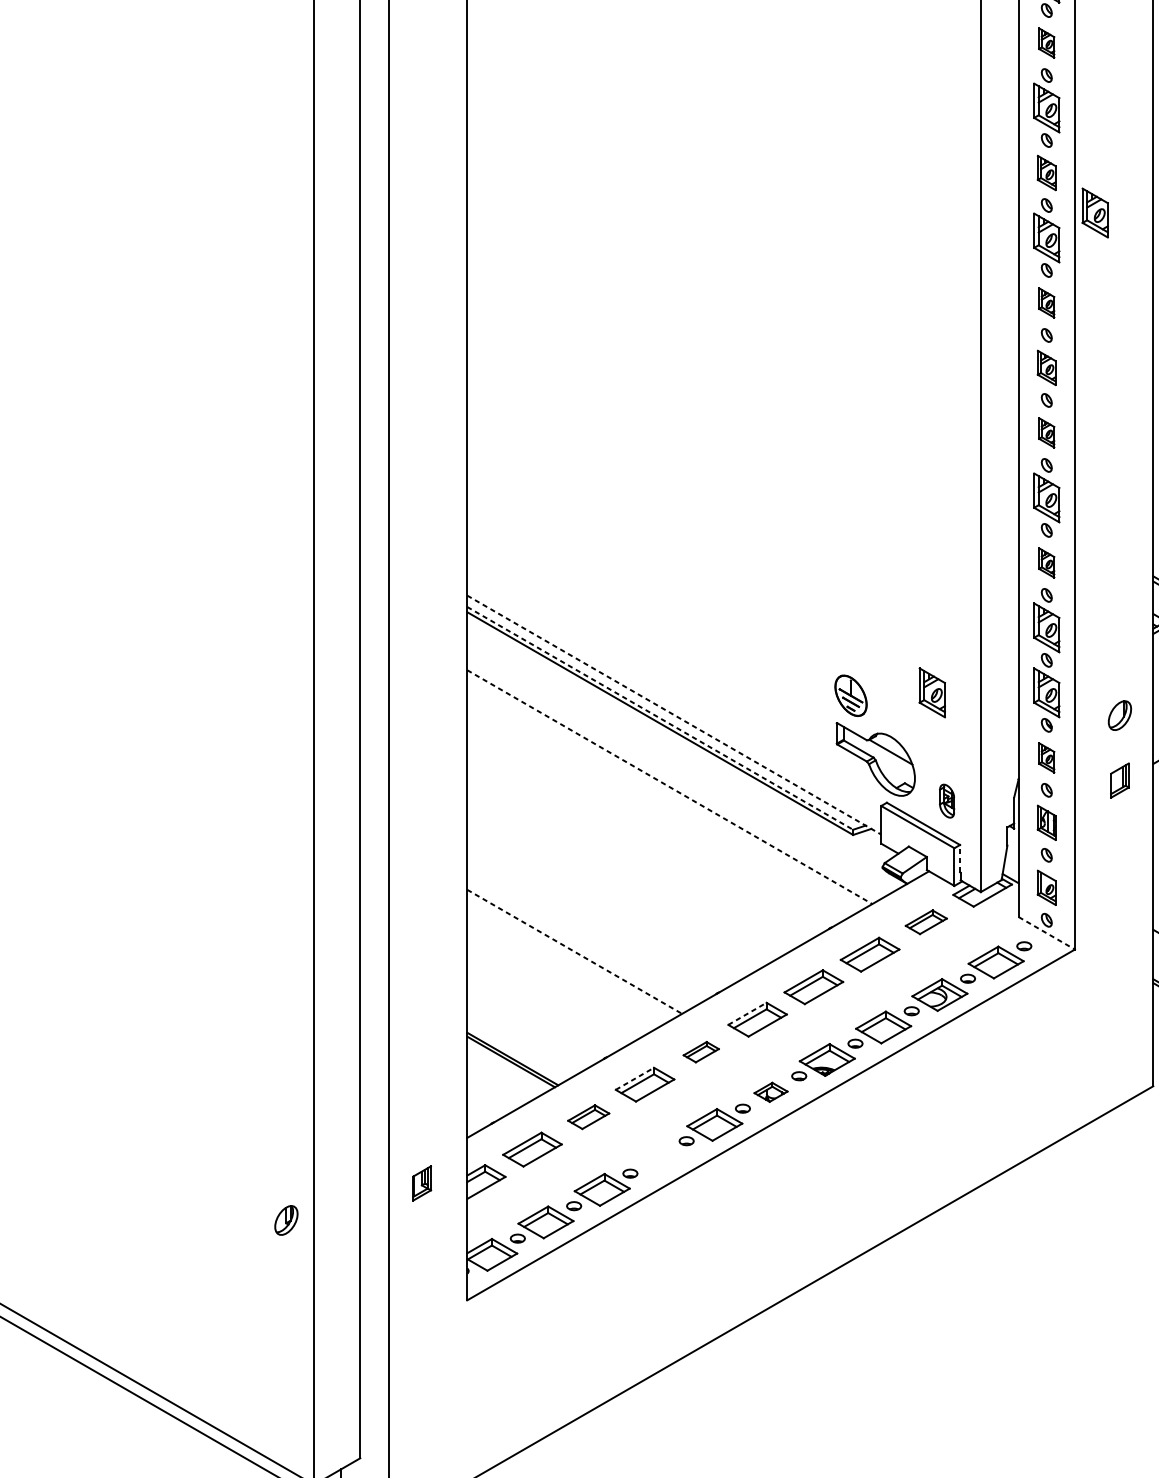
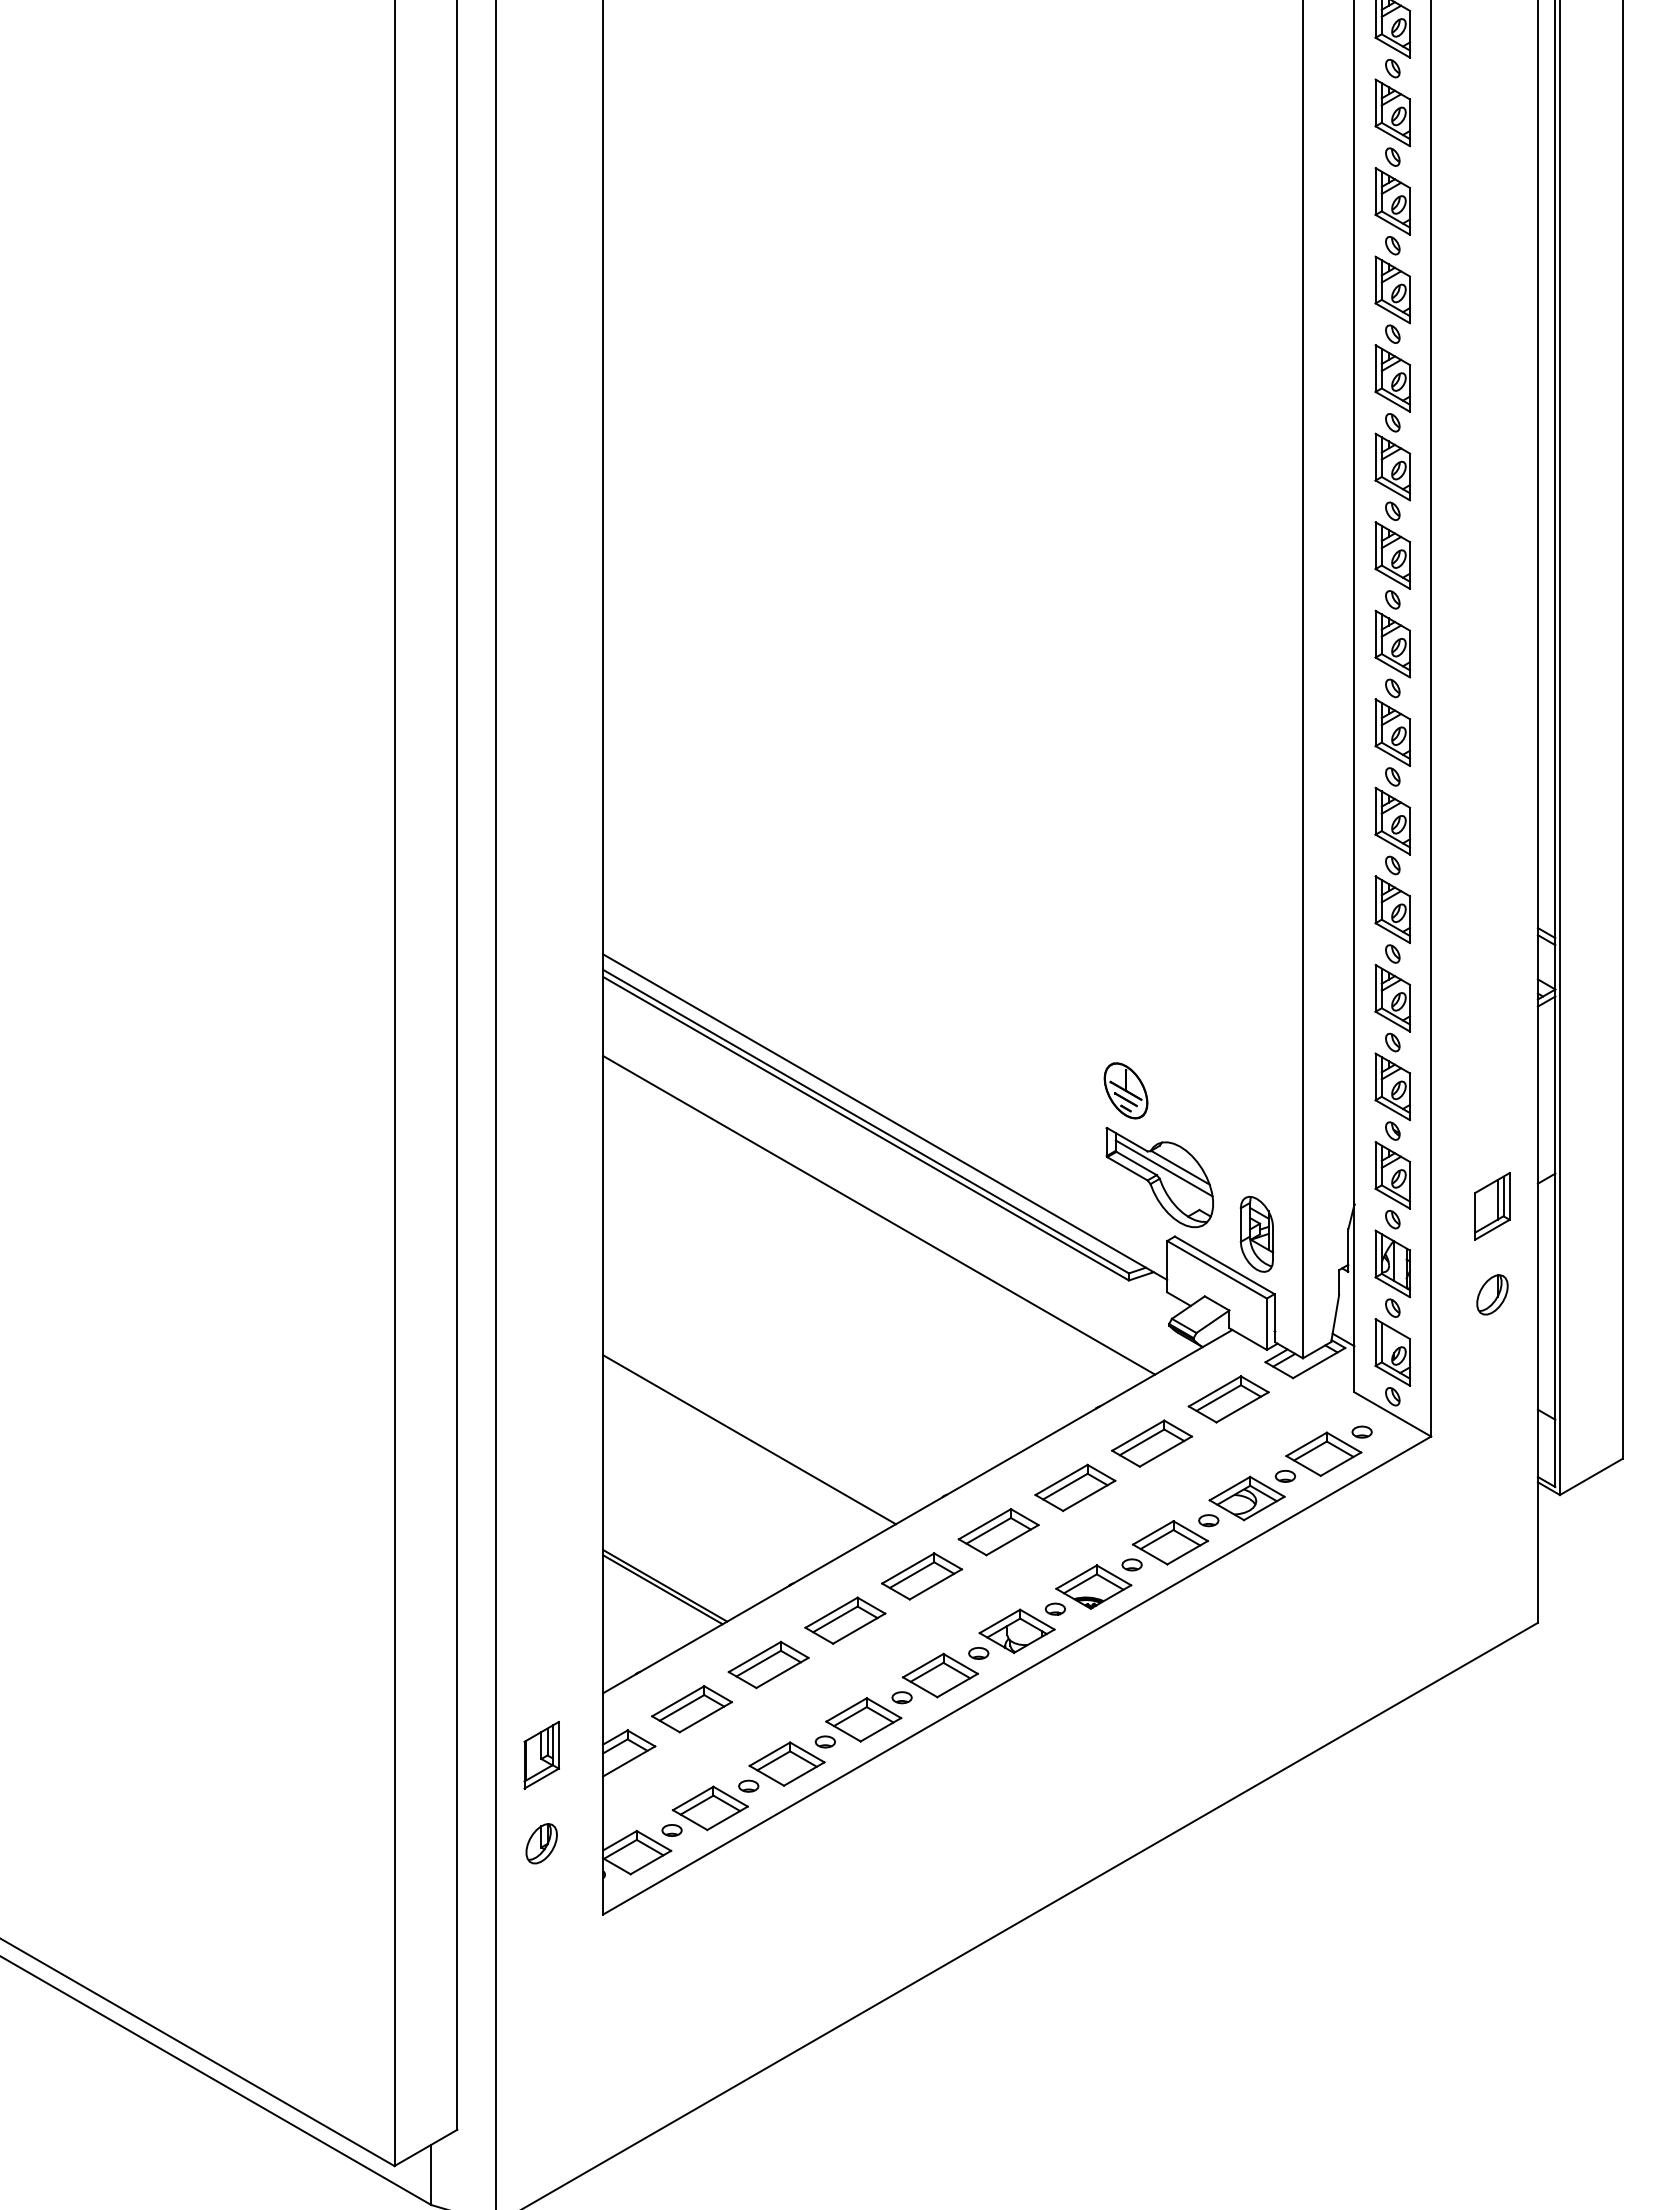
part: (1046, 43) -> (1392, 201), size x1.67
part: (1046, 173) -> (1392, 378), size x1.43
part: (1095, 212) -> (1458, 432), removed
part: (1046, 302) -> (1392, 555), size x1.67
part: (1046, 367) -> (1392, 643), size x1.43
part: (1046, 432) -> (1392, 732), size x1.67
part: (1046, 562) -> (1392, 909), size x1.67
part: (932, 692) -> (1236, 1086), removed
line: (674, 715) -> (885, 1117), dashed -> solid
part: (1119, 715) -> (1492, 1294), moved
line: (660, 718) -> (866, 1121), dashed -> solid
line: (878, 752) -> (1163, 1168), added
part: (1046, 757) -> (1392, 1175), size x1.67
part: (1119, 780) -> (1492, 1206), size x1.43
line: (670, 787) -> (879, 1215), dashed -> solid
part: (946, 801) -> (1256, 1234), size x1.67
part: (1046, 822) -> (1392, 1263), size x1.43
line: (959, 858) -> (1274, 1312), dashed -> solid
part: (1046, 887) -> (1392, 1352), size x1.43
part: (926, 922) -> (1228, 1399), size x1.43
line: (1047, 933) -> (1393, 1414), dashed -> solid
line: (574, 951) -> (749, 1439), dashed -> solid
line: (747, 1013) -> (985, 1523), dashed -> solid
part: (700, 1052) -> (921, 1576), size x1.67
line: (634, 1078) -> (831, 1612), dashed -> solid
part: (770, 1091) -> (1016, 1630), size x1.67
part: (588, 1116) -> (768, 1664), size x1.43
part: (658, 1157) -> (863, 1719), added
part: (422, 1183) -> (541, 1755), size x1.43
part: (286, 1220) -> (541, 1843), moved

